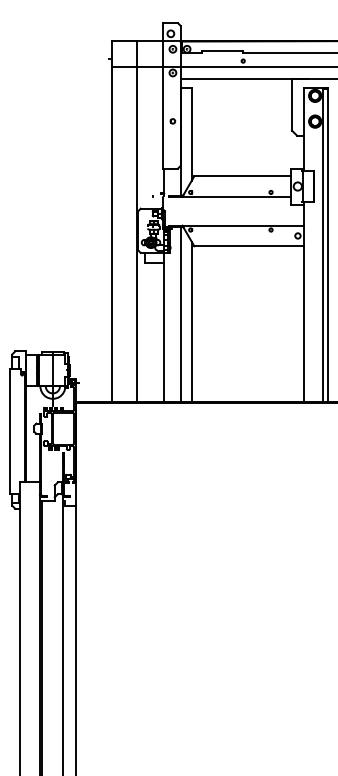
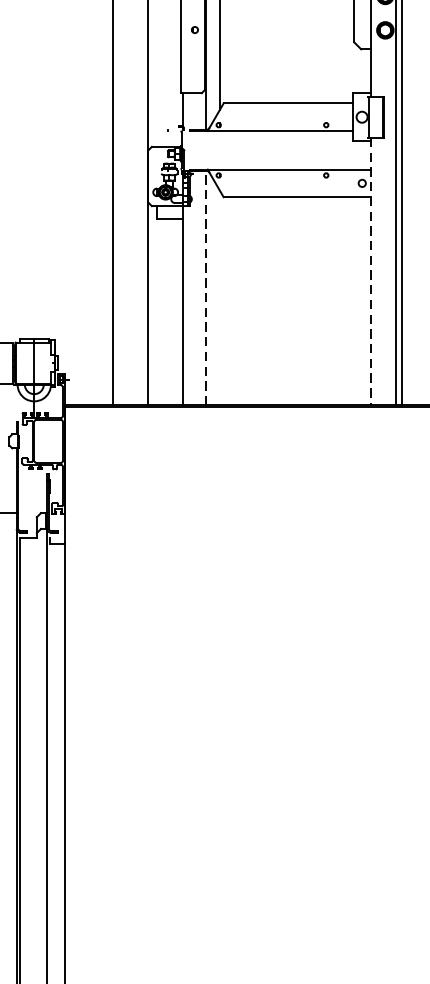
line: (304, 301) -> (371, 271), solid -> dashed
line: (181, 314) -> (206, 288), solid -> dashed
line: (191, 321) -> (219, 297), removed

